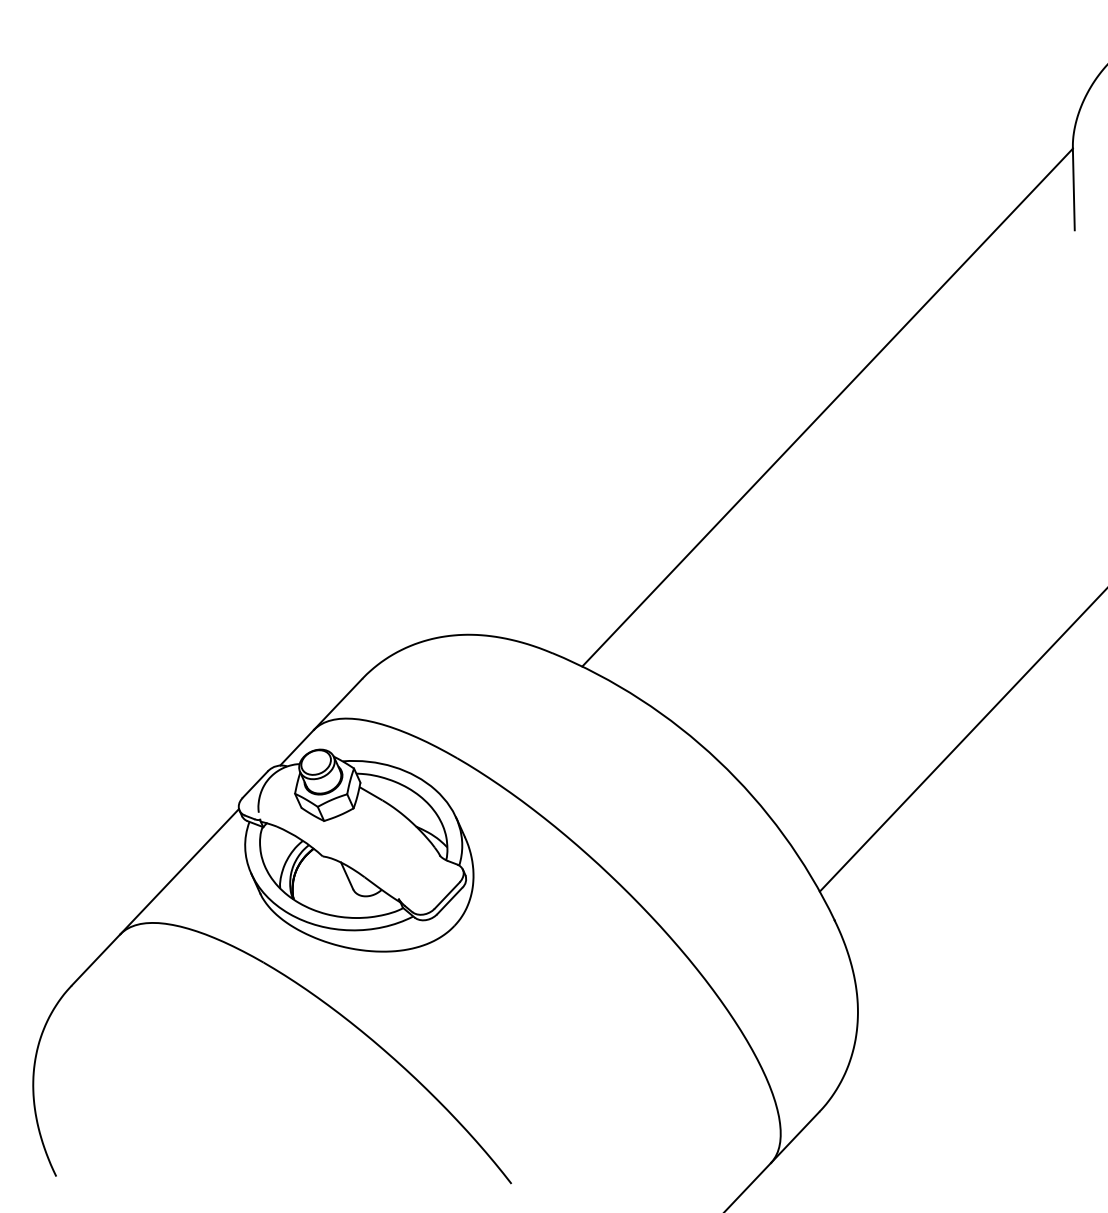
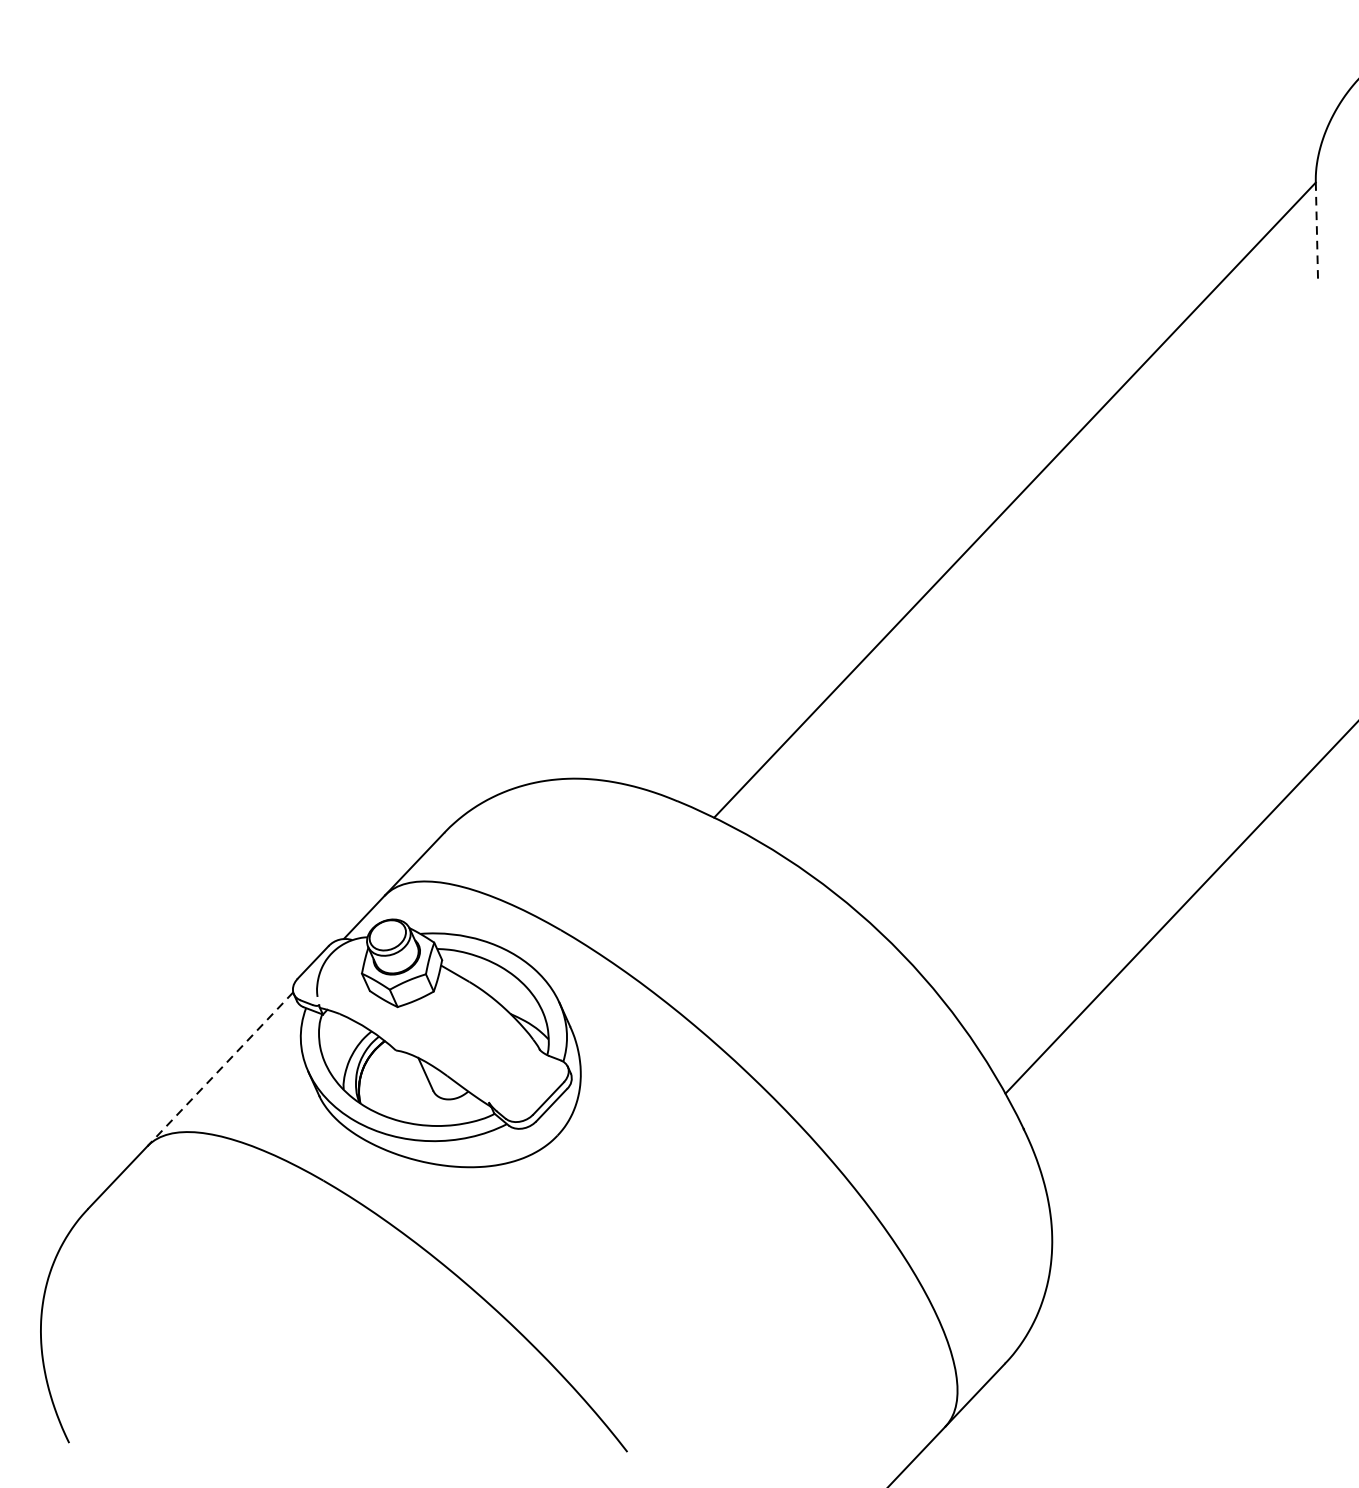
line: (1073, 189) -> (1316, 232), solid -> dashed
line: (179, 872) -> (220, 1070), solid -> dashed

